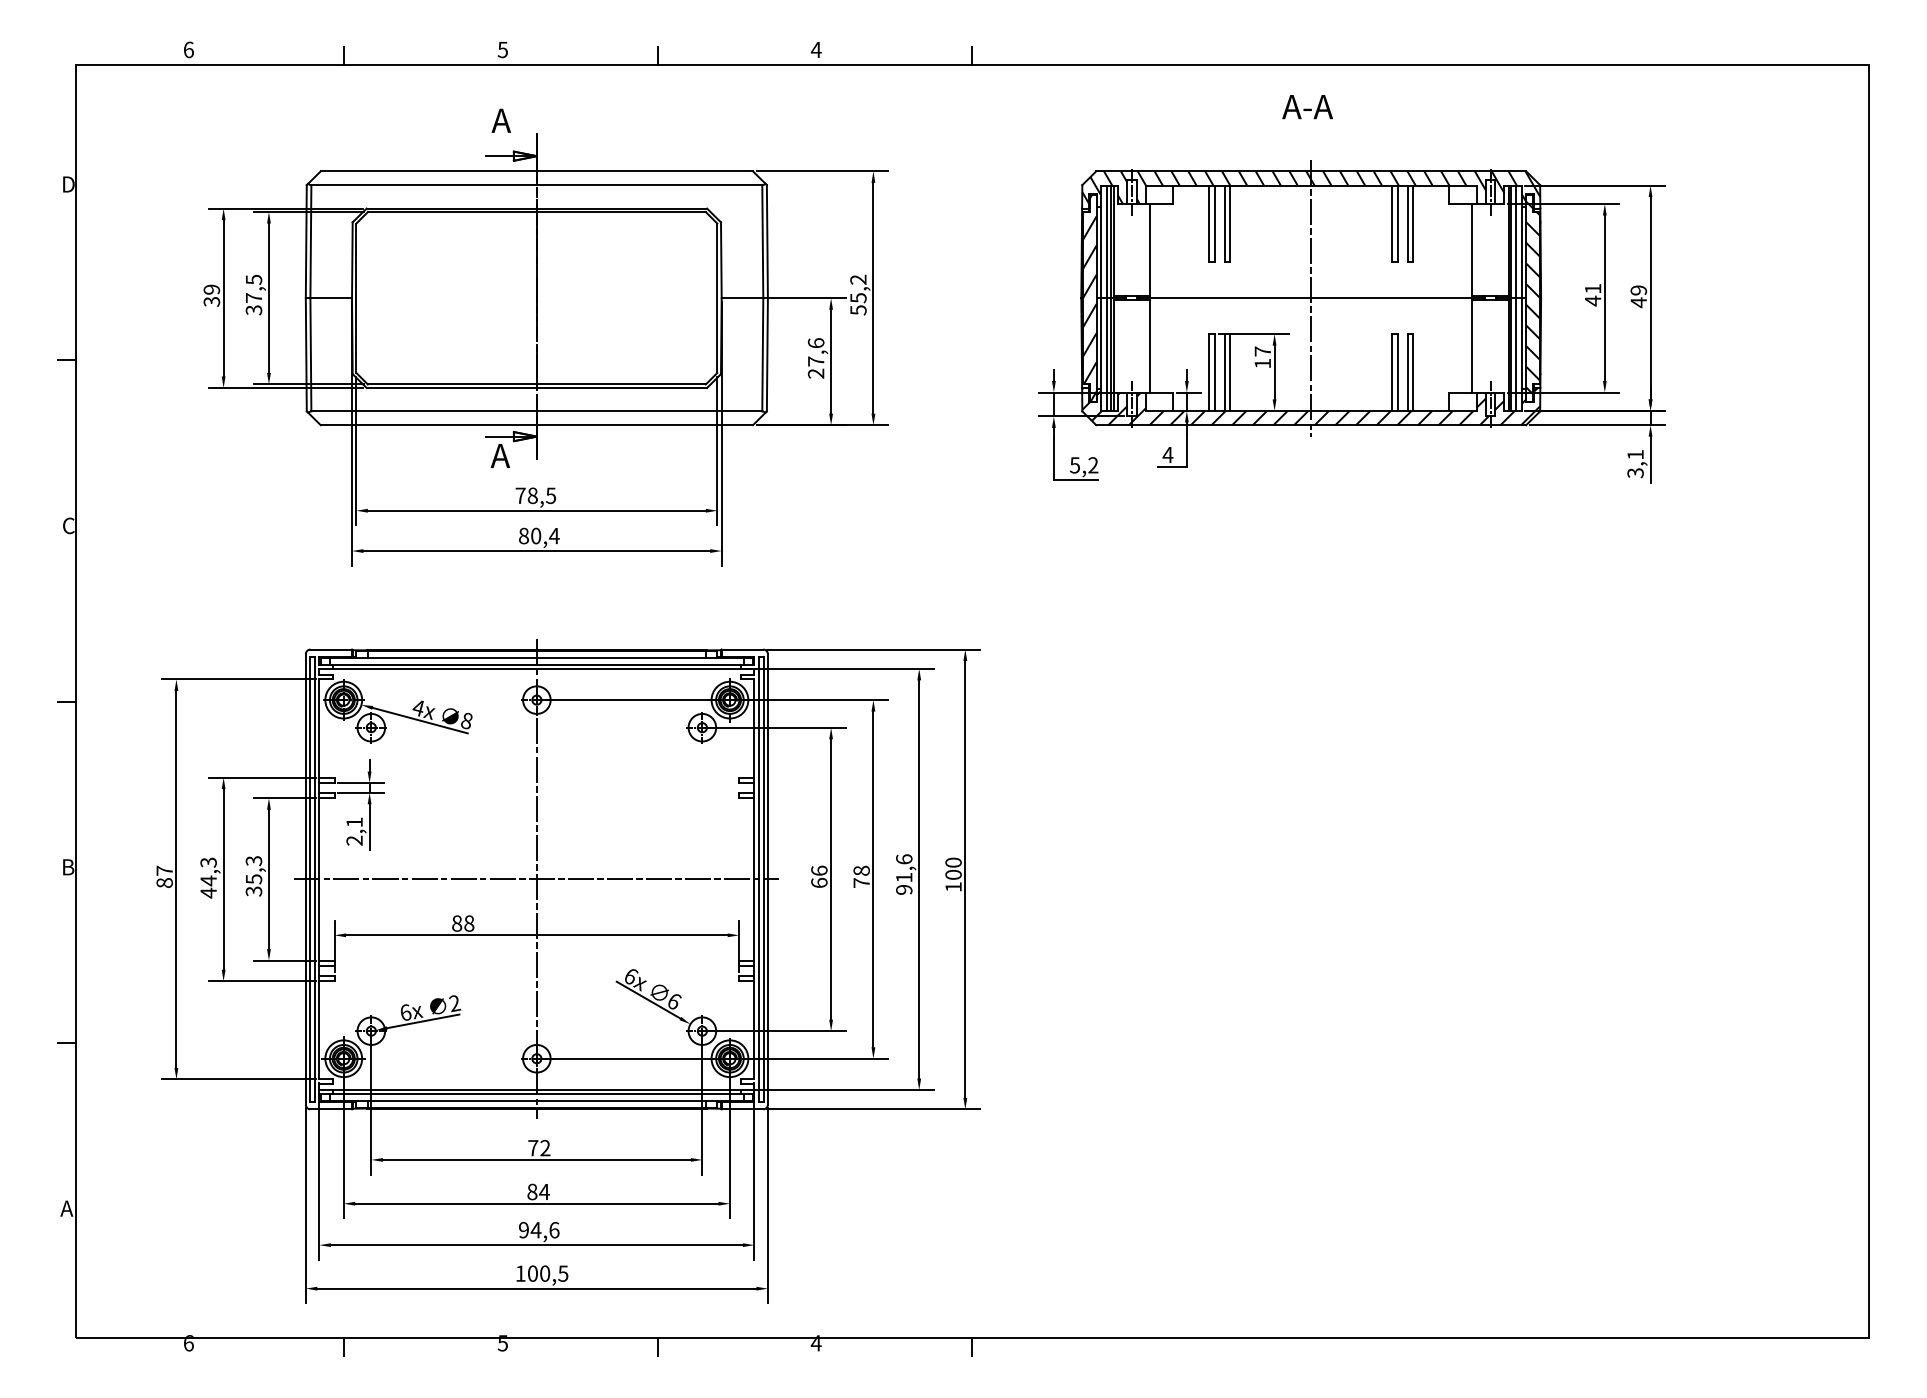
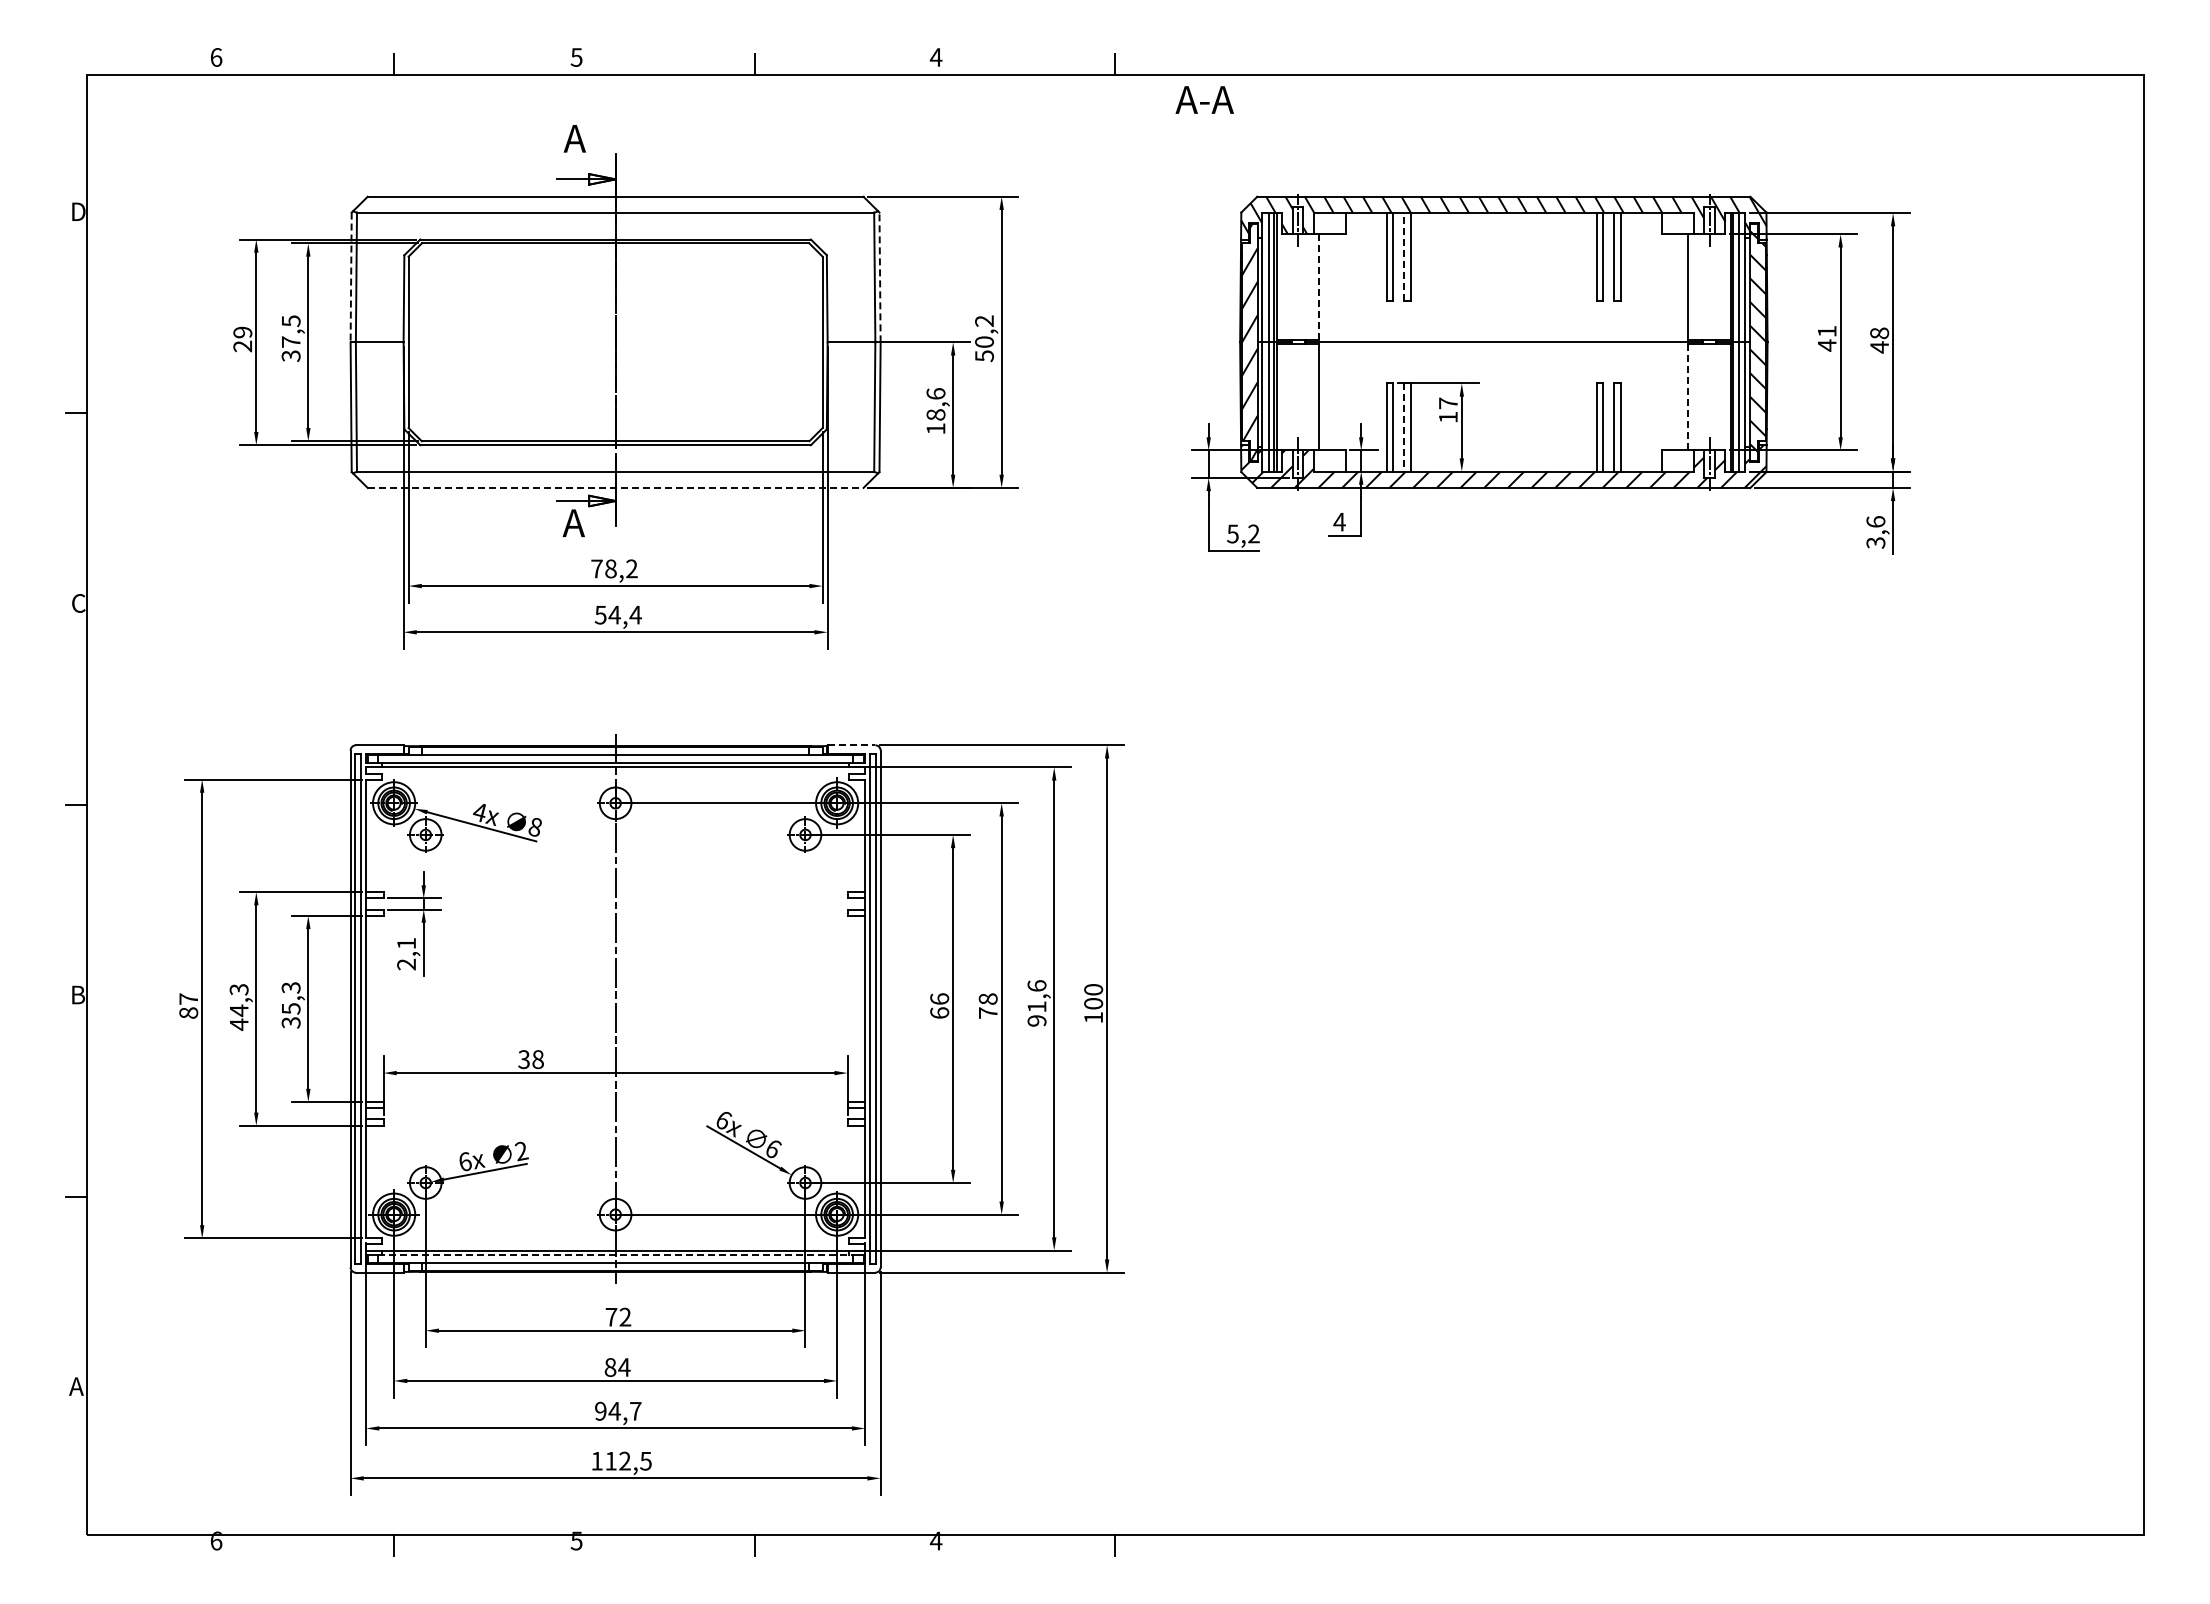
text: (1307, 106) -> (1204, 99), moved
line: (1224, 223) -> (1404, 256), solid -> dashed
line: (306, 241) -> (351, 277), solid -> dashed
line: (767, 241) -> (880, 277), solid -> dashed
line: (1150, 249) -> (1319, 286), solid -> dashed
text: (1638, 290) -> (1879, 333), 49 -> 48
text: (858, 298) -> (984, 342), 55,2 -> 50,2
line: (1310, 298) -> (1503, 342), removed
text: (211, 301) -> (242, 346), 39 -> 29
line: (1472, 346) -> (1688, 397), solid -> dashed
text: (815, 367) -> (935, 421), 27,6 -> 18,6
line: (1224, 373) -> (1404, 428), solid -> dashed
line: (536, 424) -> (615, 487), solid -> dashed
text: (1635, 454) -> (1875, 521), 3,1 -> 3,6
text: (550, 495) -> (631, 568), 78,5 -> 78,2
text: (529, 535) -> (607, 614), 80,4 -> 54,4
line: (742, 649) -> (851, 745), solid -> dashed
line: (536, 879) -> (615, 1008), removed
text: (456, 923) -> (523, 1059), 88 -> 38
line: (537, 1094) -> (616, 1255), solid -> dashed
text: (554, 1229) -> (635, 1410), 94,6 -> 94,7
text: (538, 1273) -> (617, 1460), 100,5 -> 112,5

